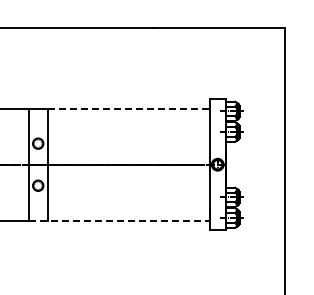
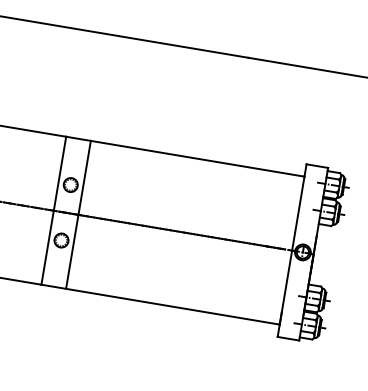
line: (128, 108) -> (197, 158), dashed -> solid
line: (119, 220) -> (161, 304), dashed -> solid

